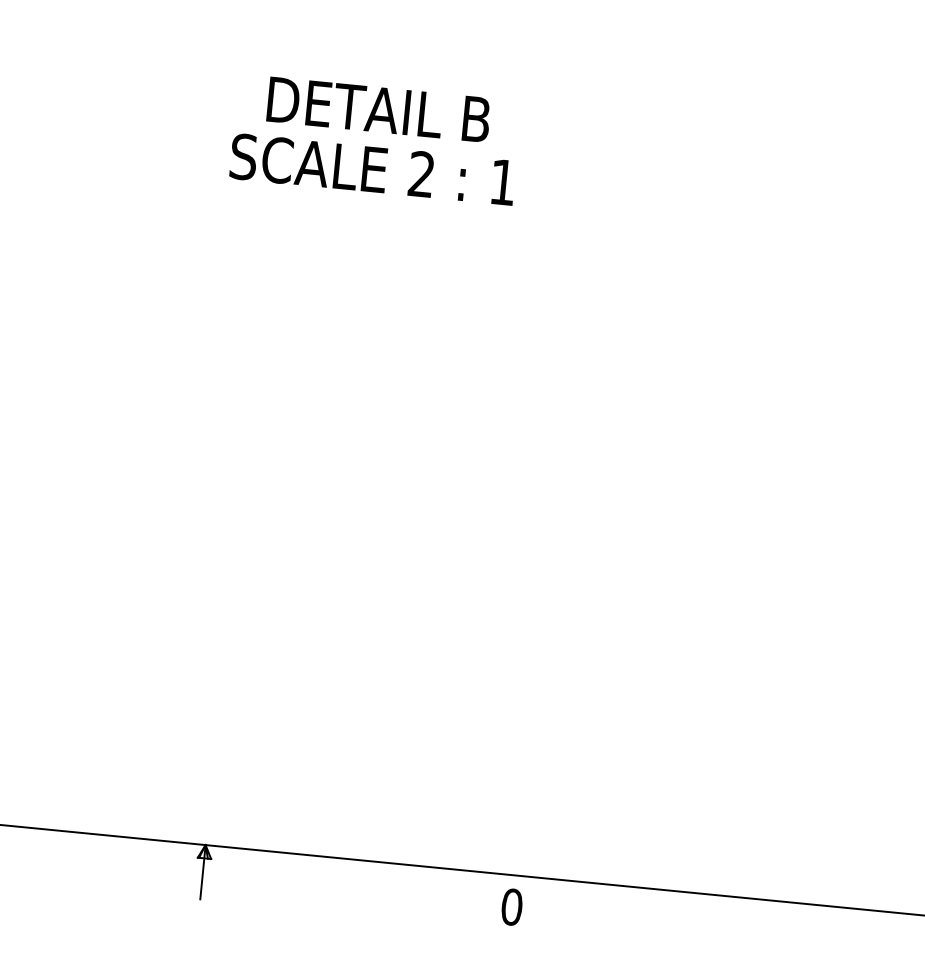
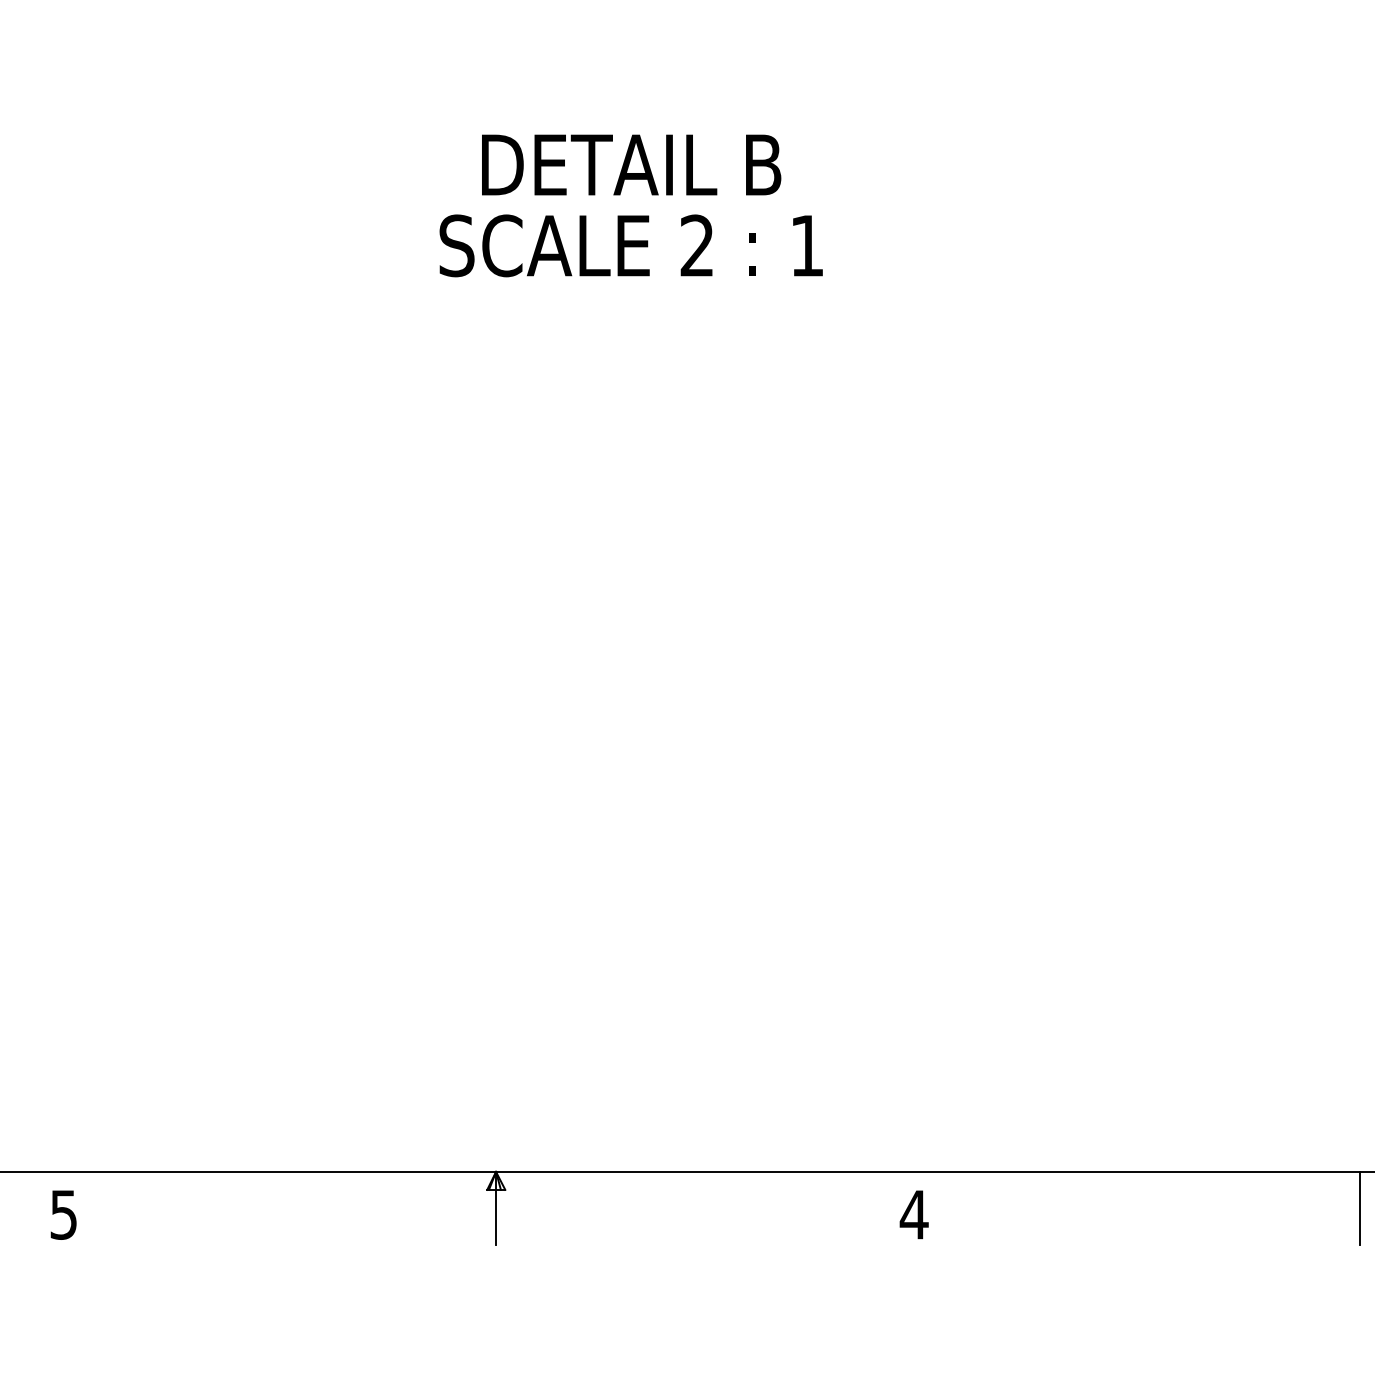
text: (511, 906) -> (913, 1214), 0 -> 4
line: (842, 934) -> (1360, 1208), added

